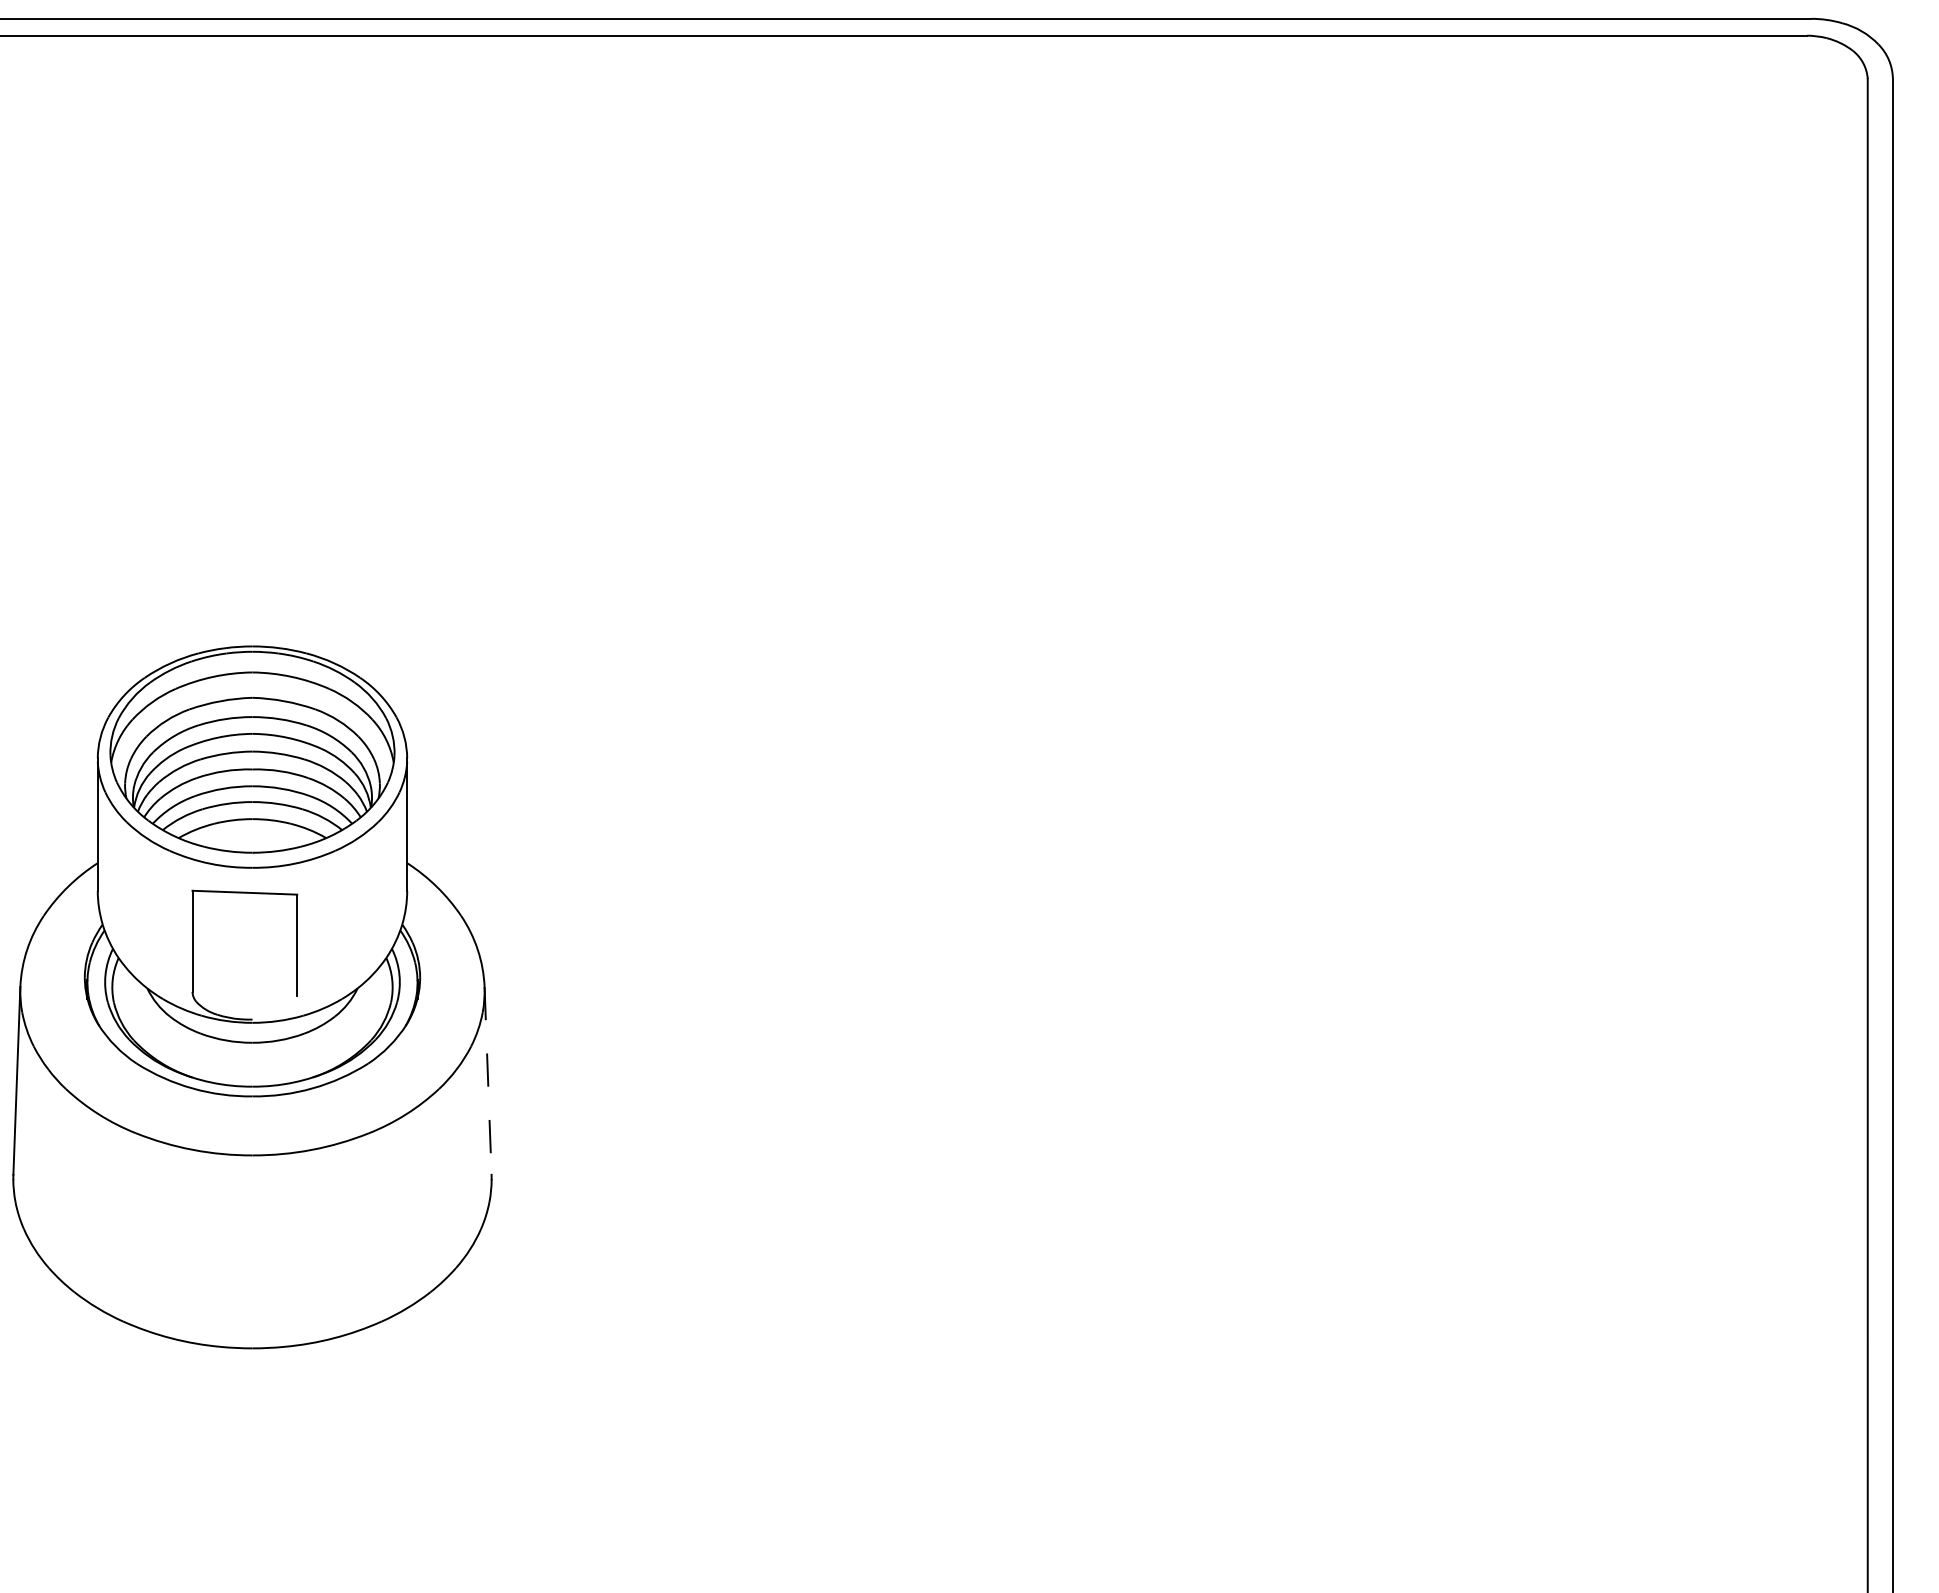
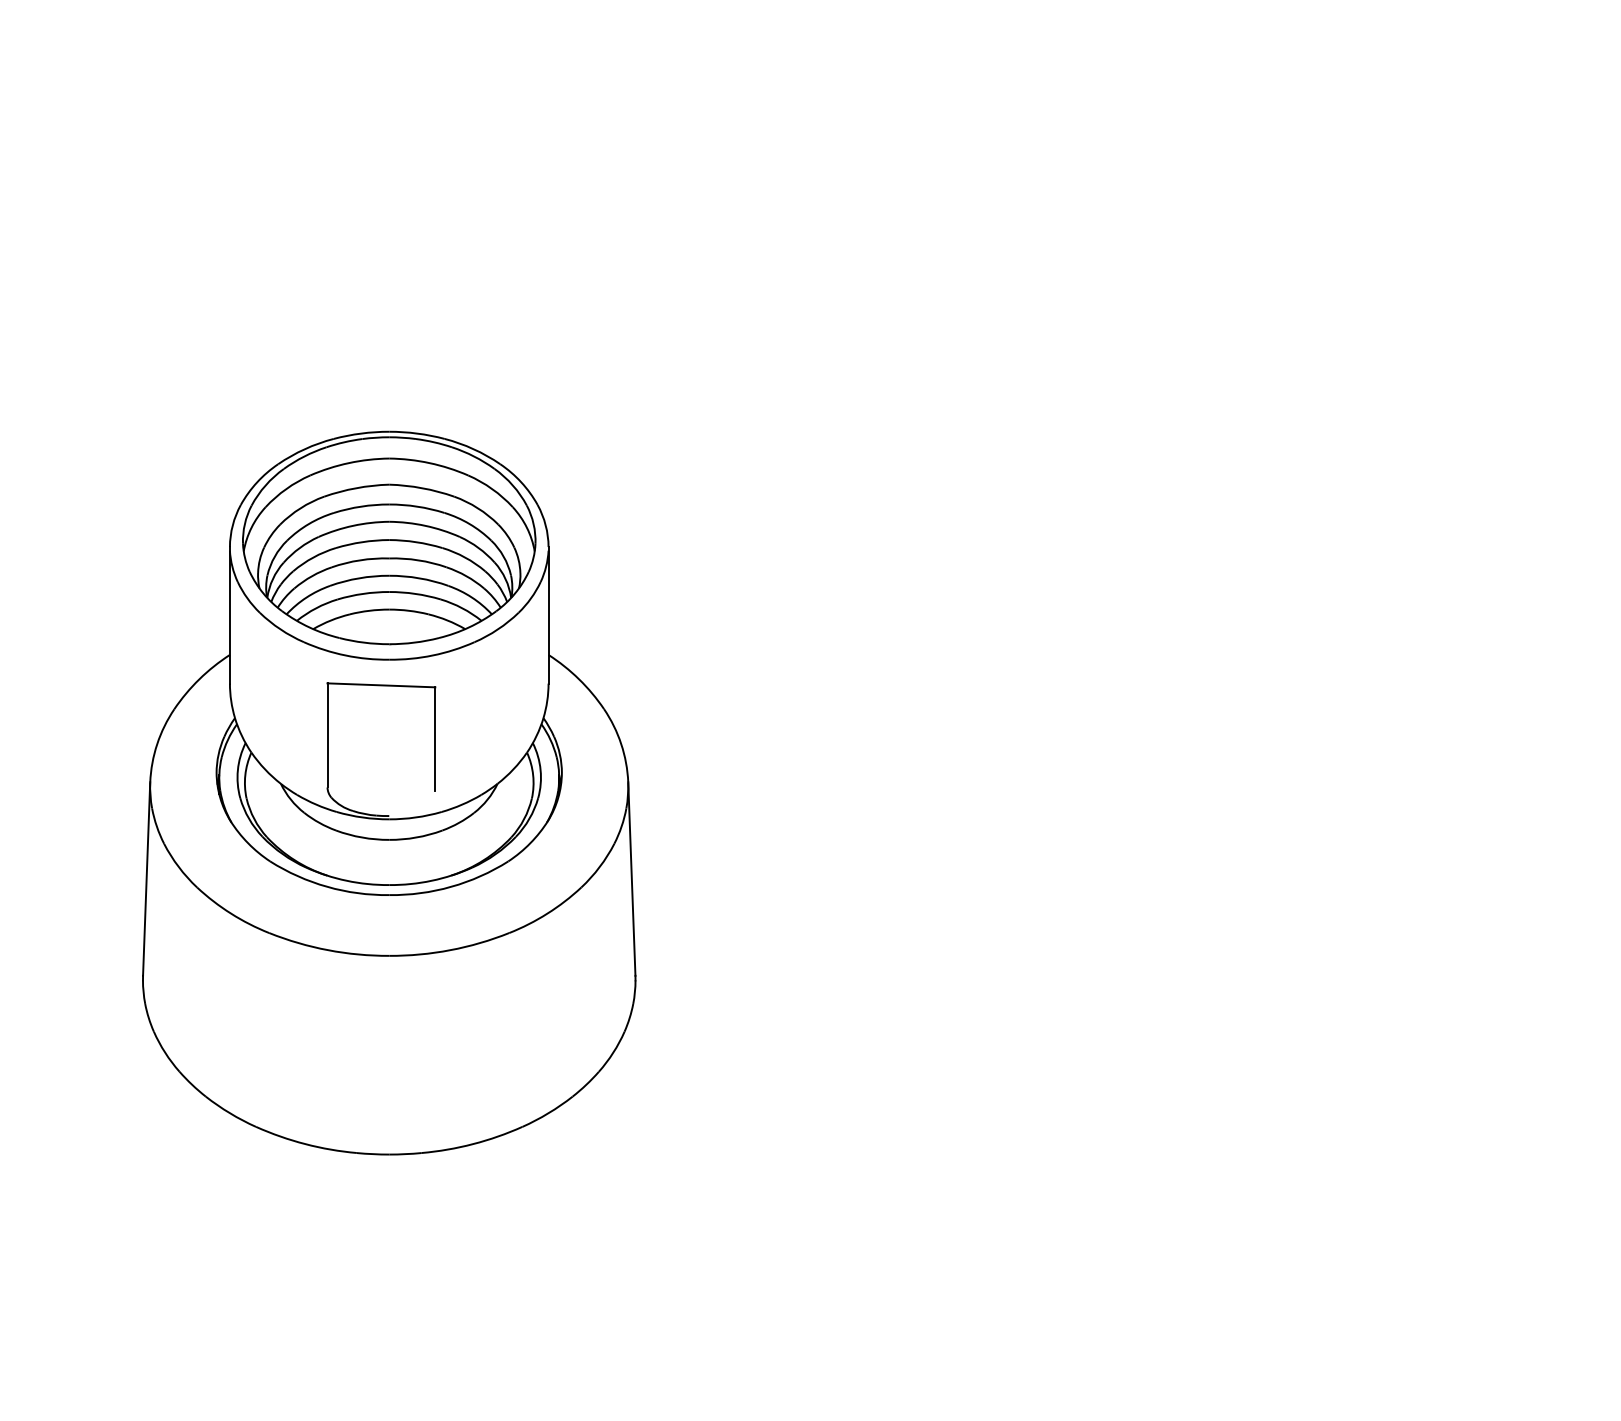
line: (488, 1080) -> (632, 878), dashed -> solid

